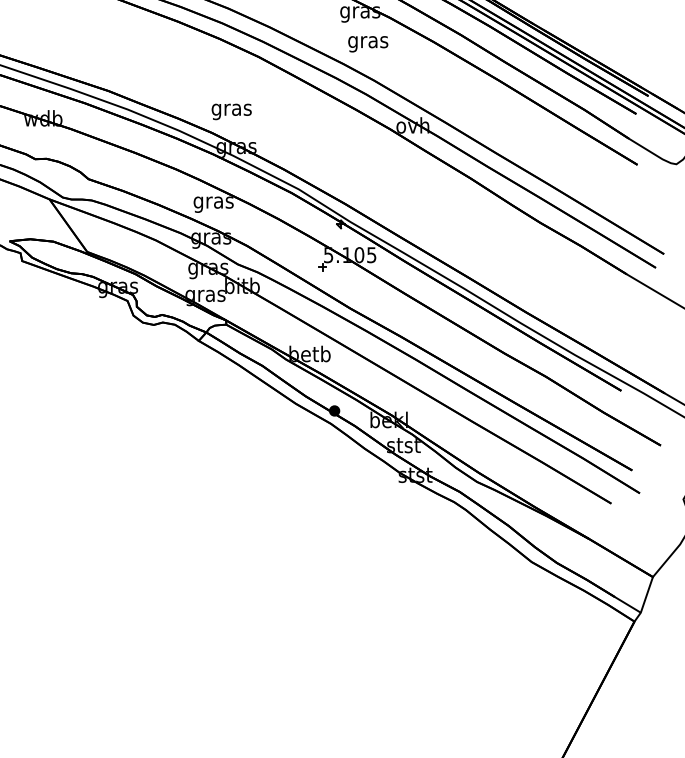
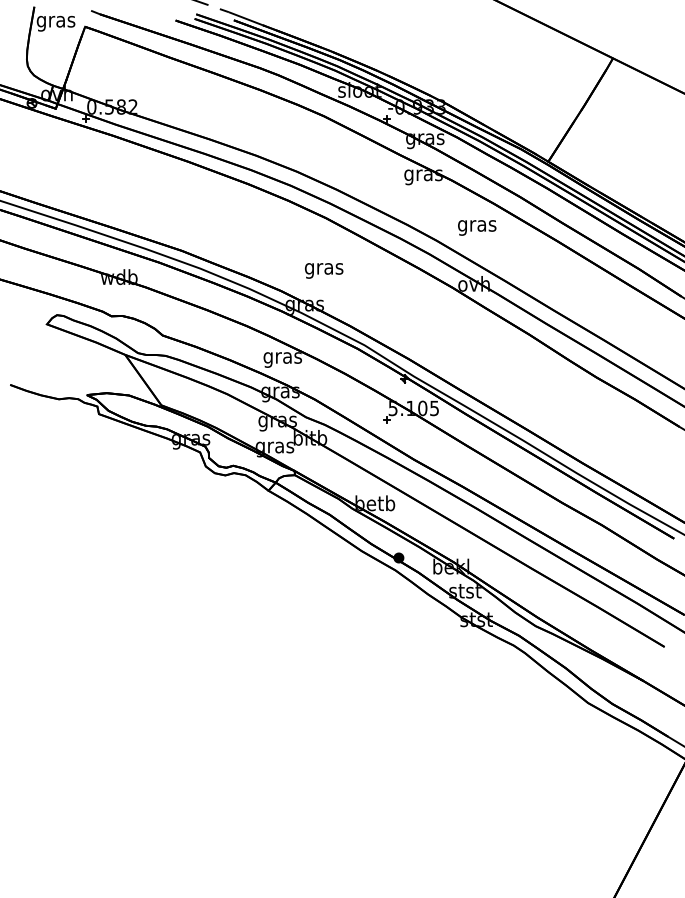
text: (368, 43) -> (477, 227), moved
text: (232, 111) -> (324, 270), moved

